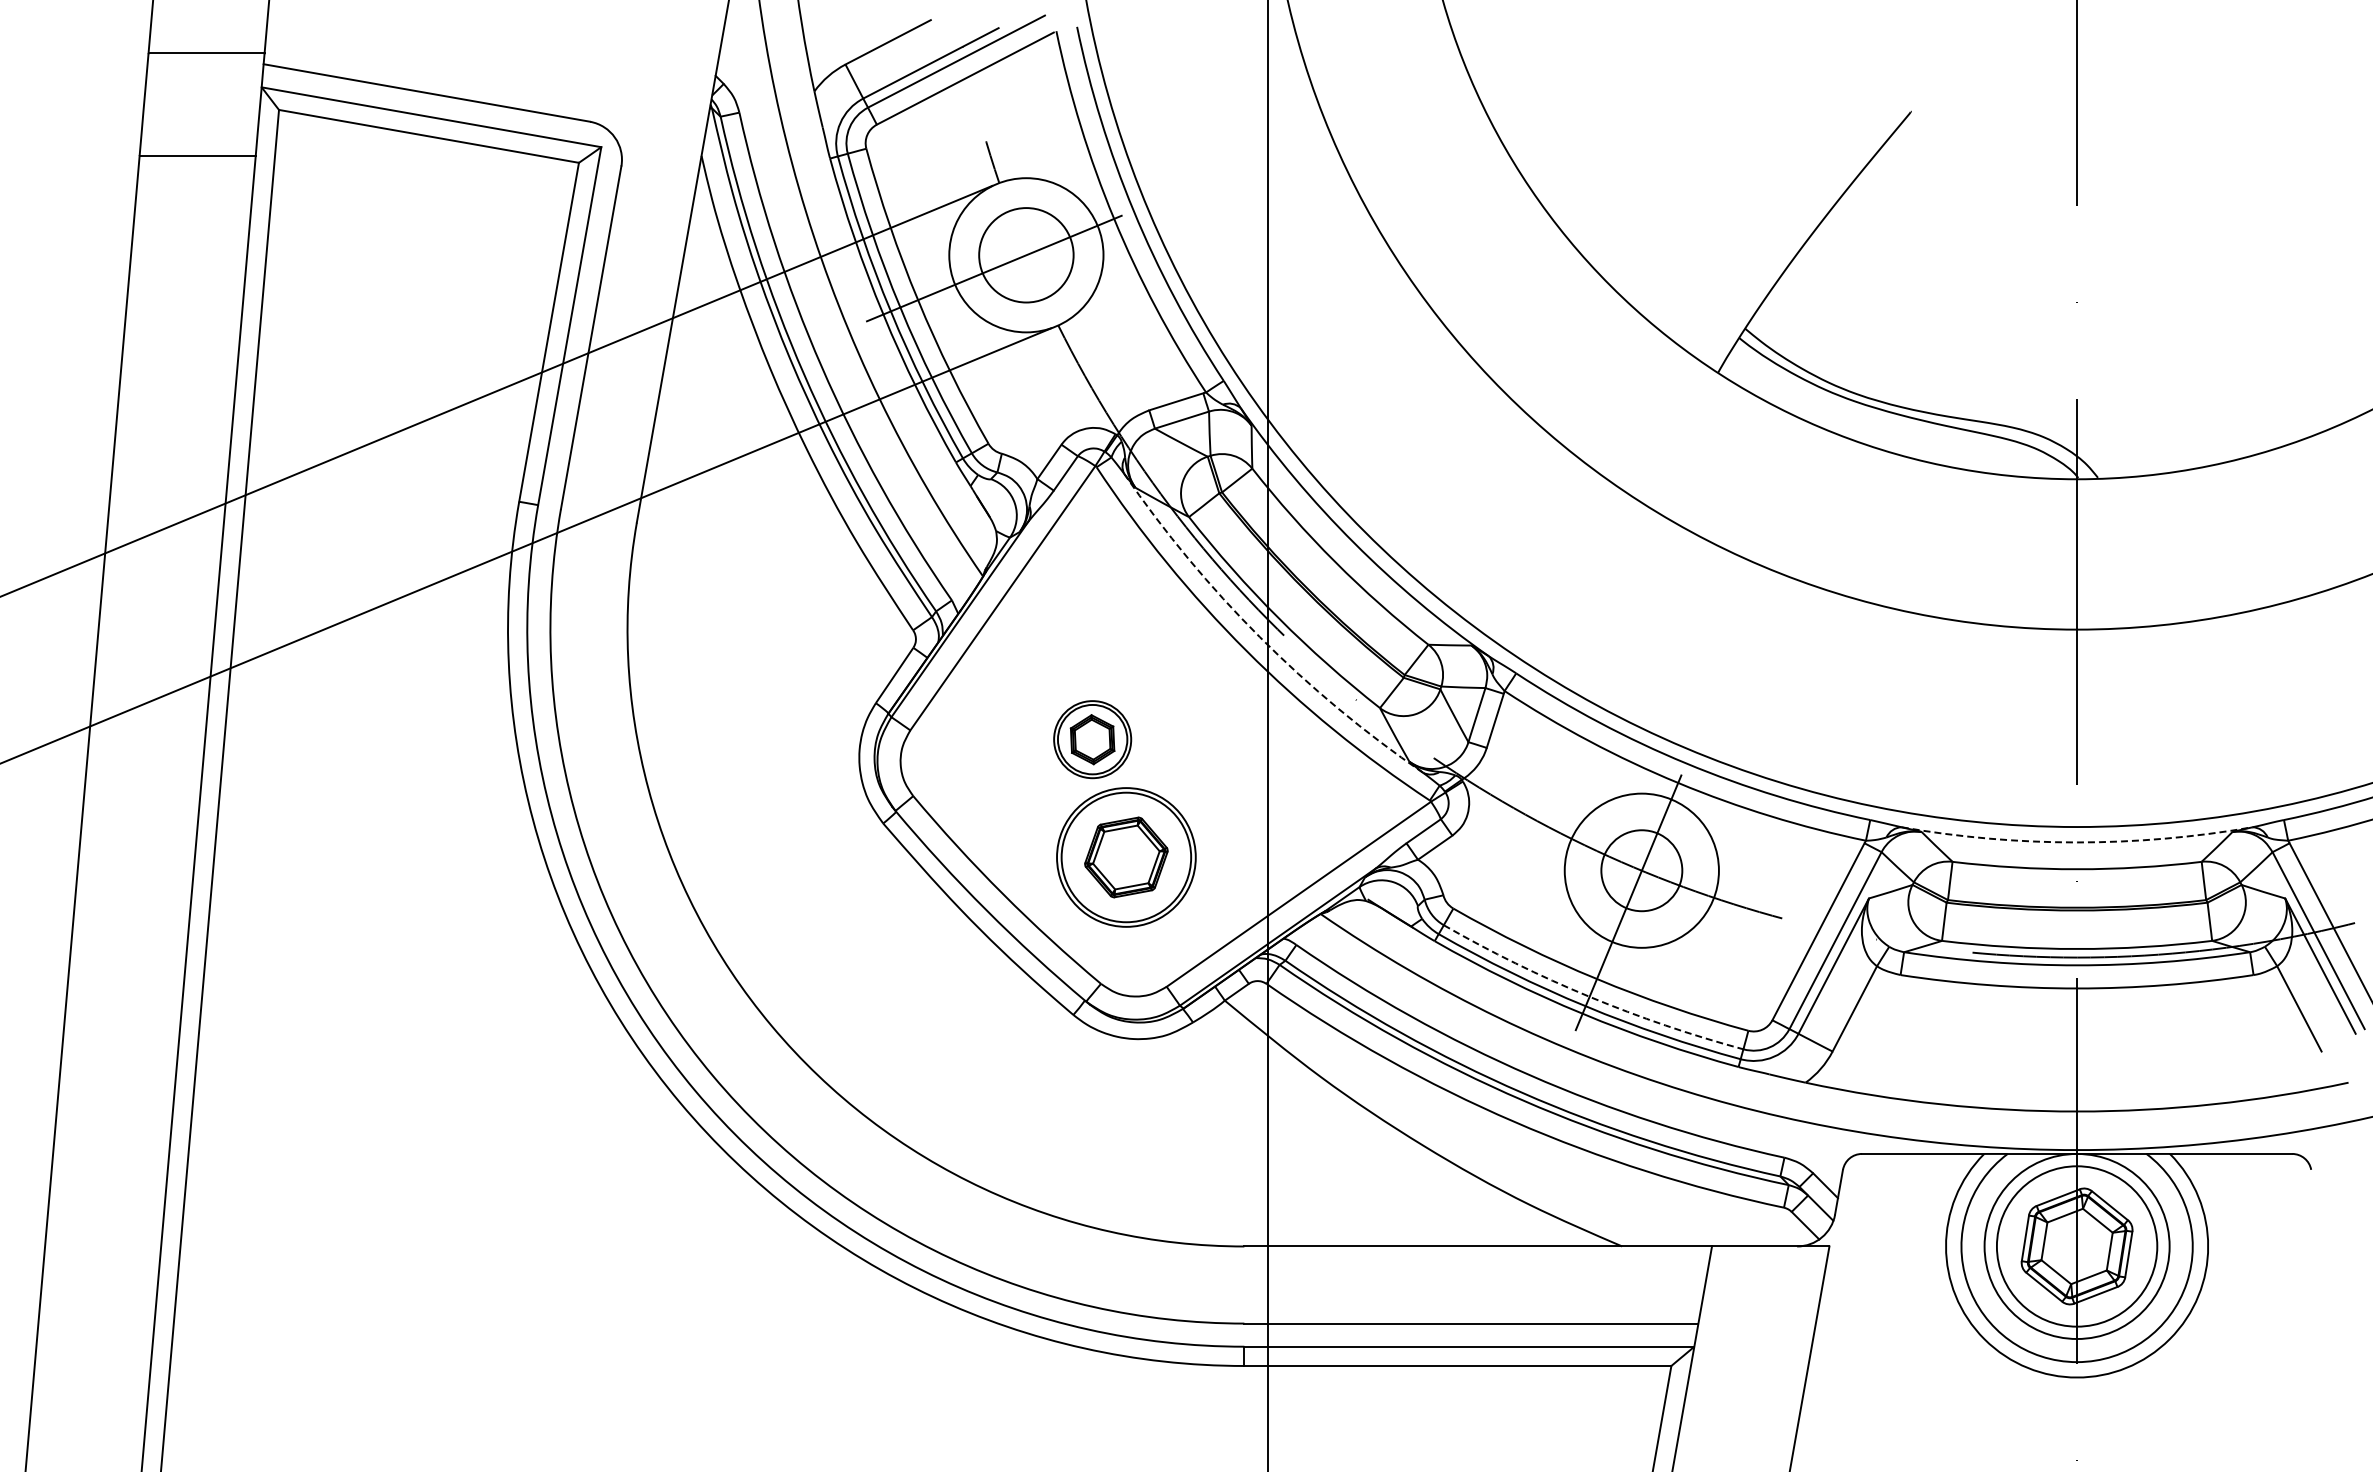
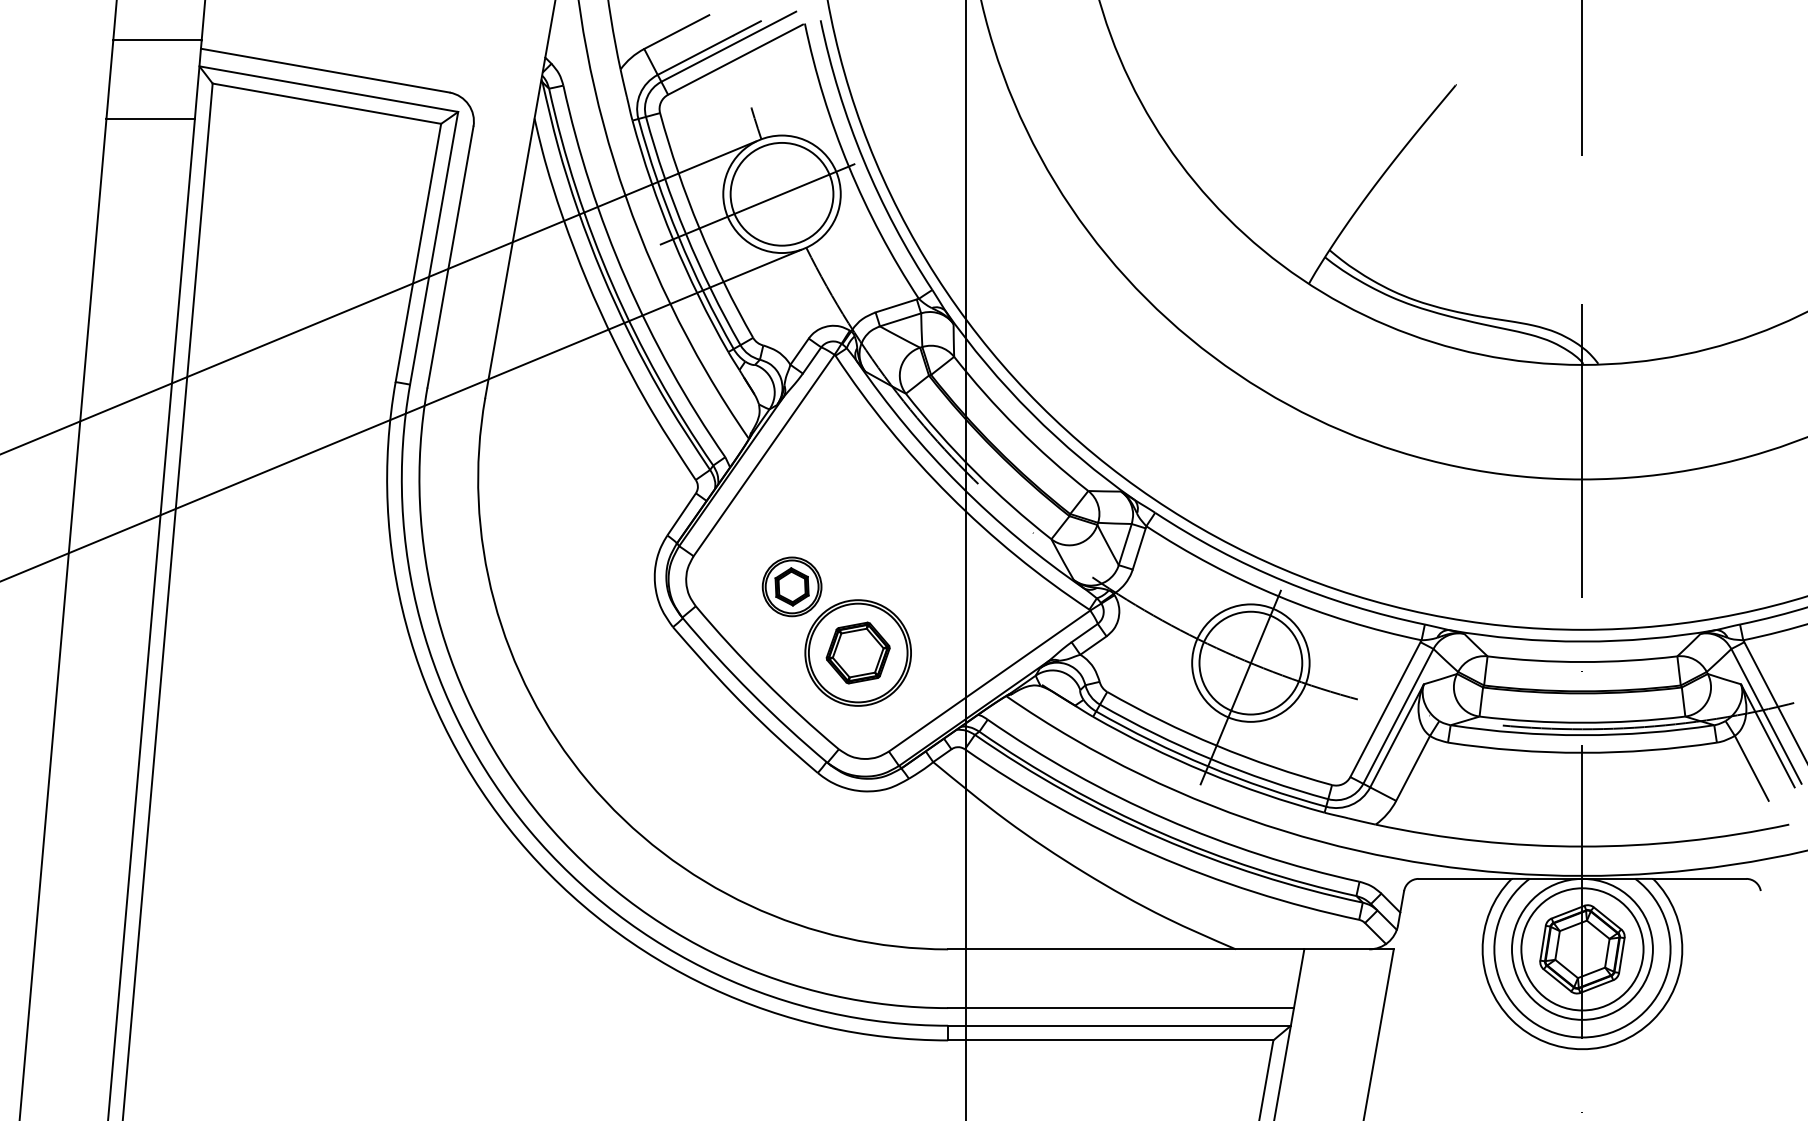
circle: (1025, 254) -> (781, 193), size x1.43
arc: (1259, 637) -> (959, 485), dashed -> solid
part: (1092, 739) -> (792, 586), moved
arc: (2077, 842) -> (1582, 641), dashed -> solid
circle: (1641, 870) -> (1250, 662), size x1.67
arc: (1589, 996) -> (1211, 758), dashed -> solid

